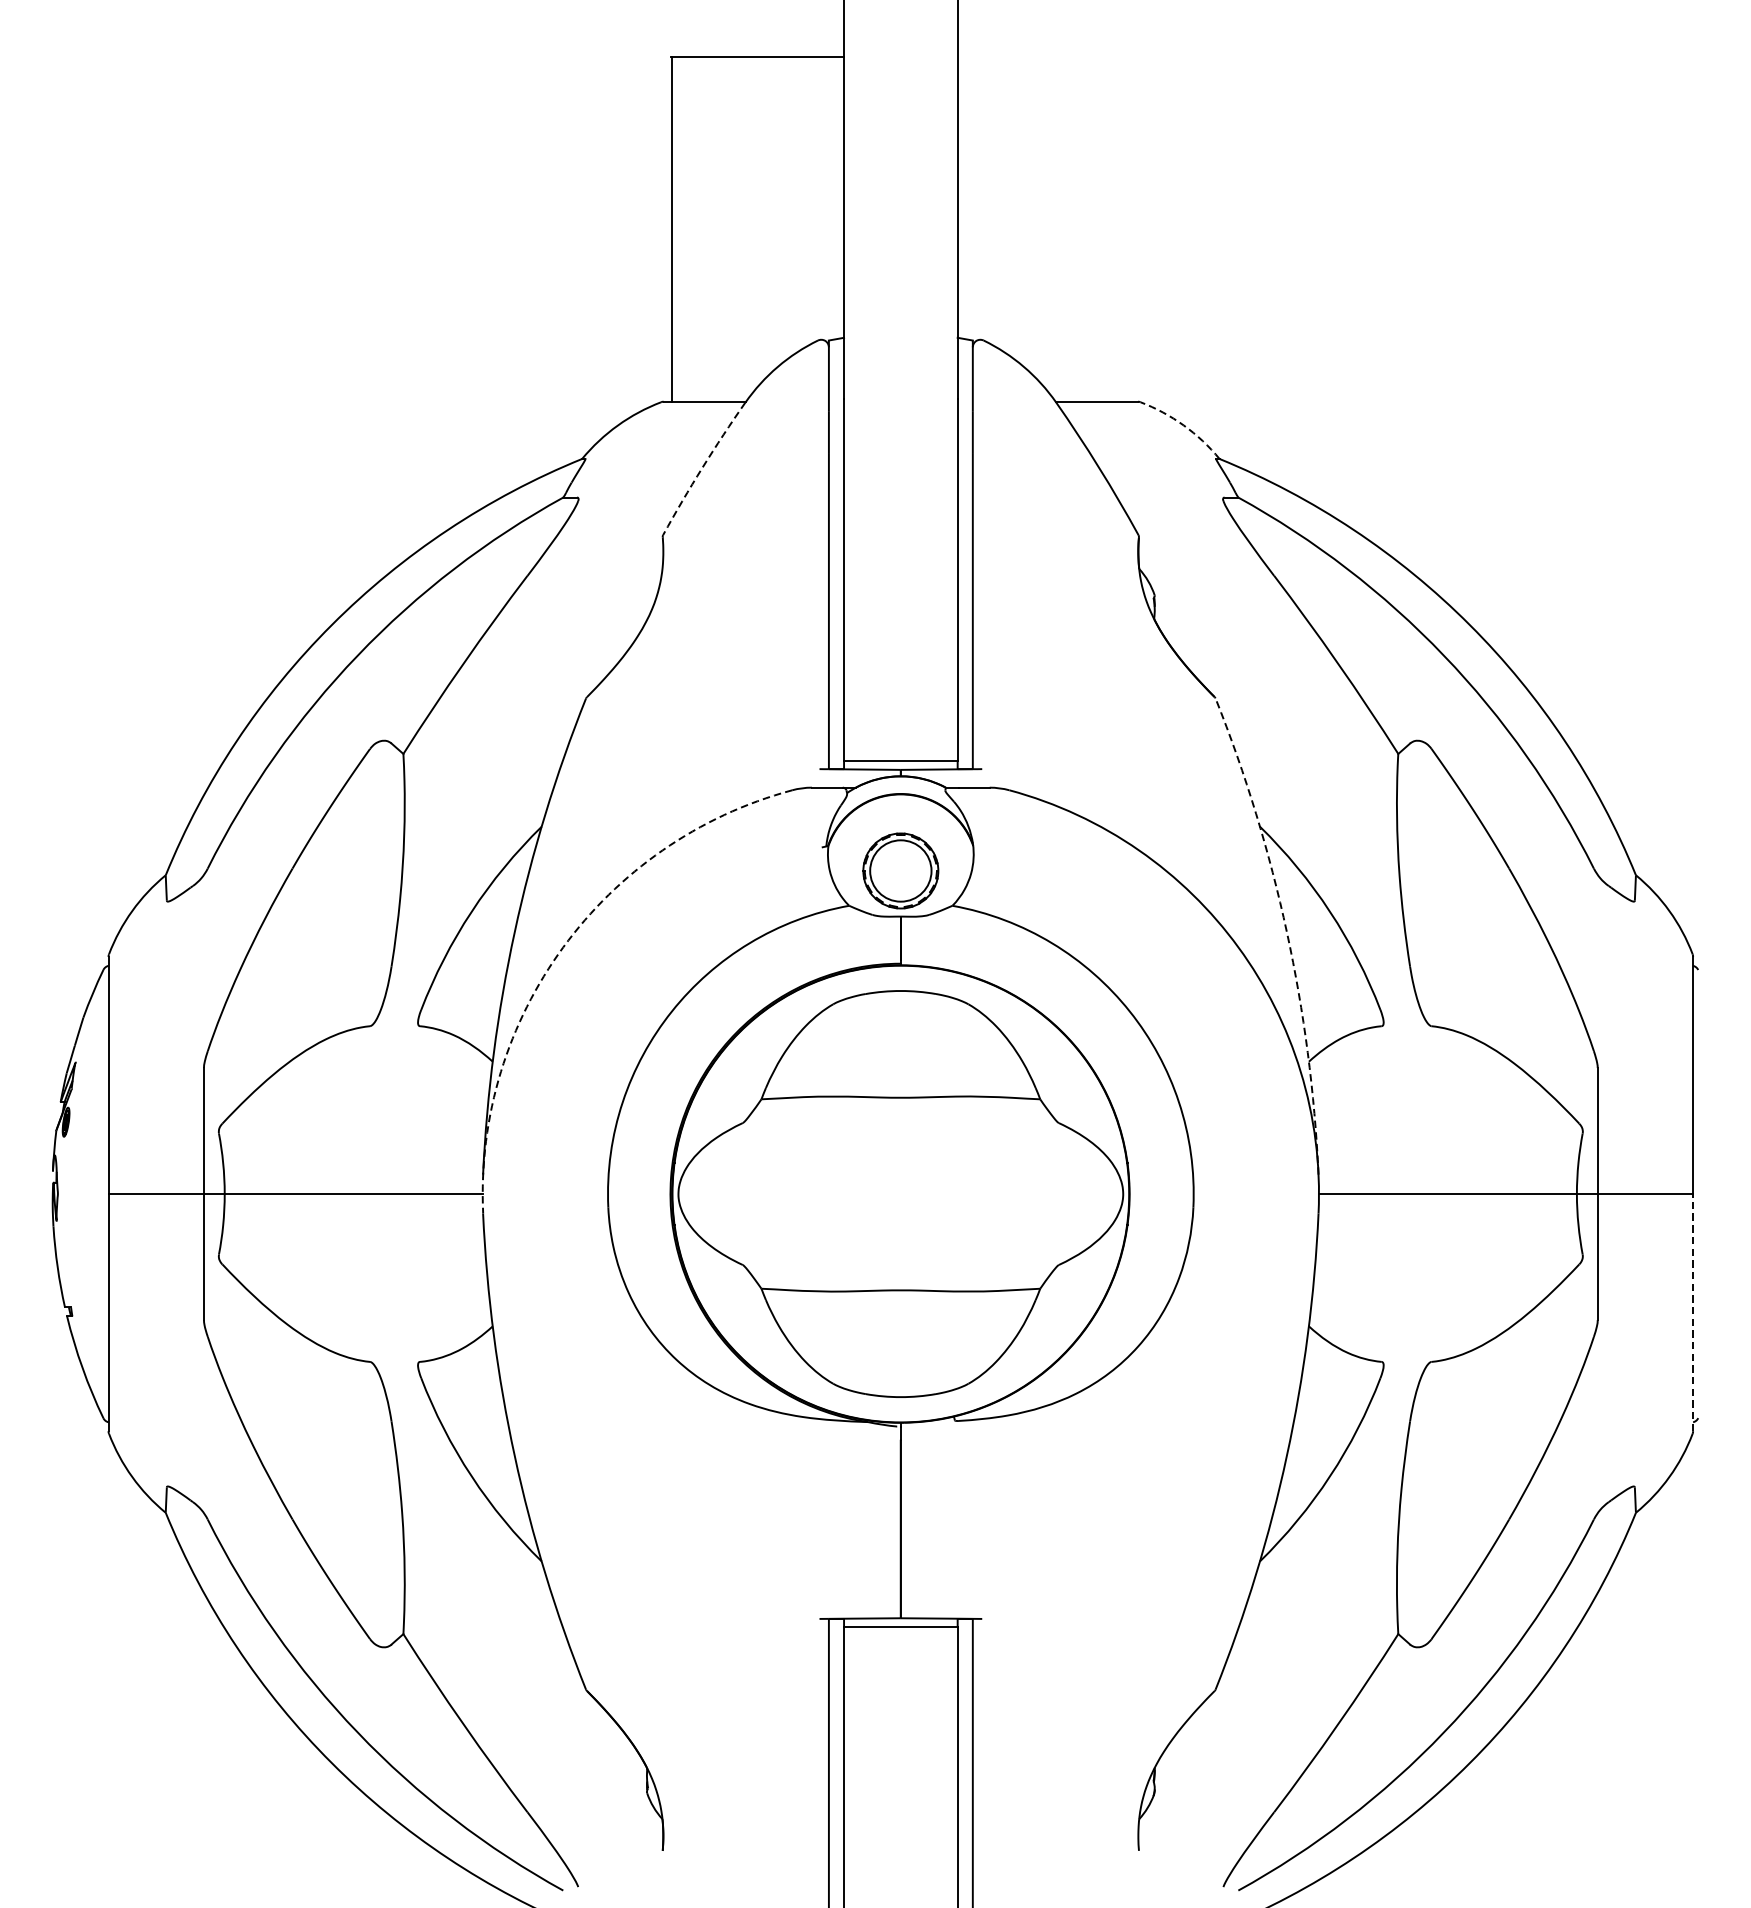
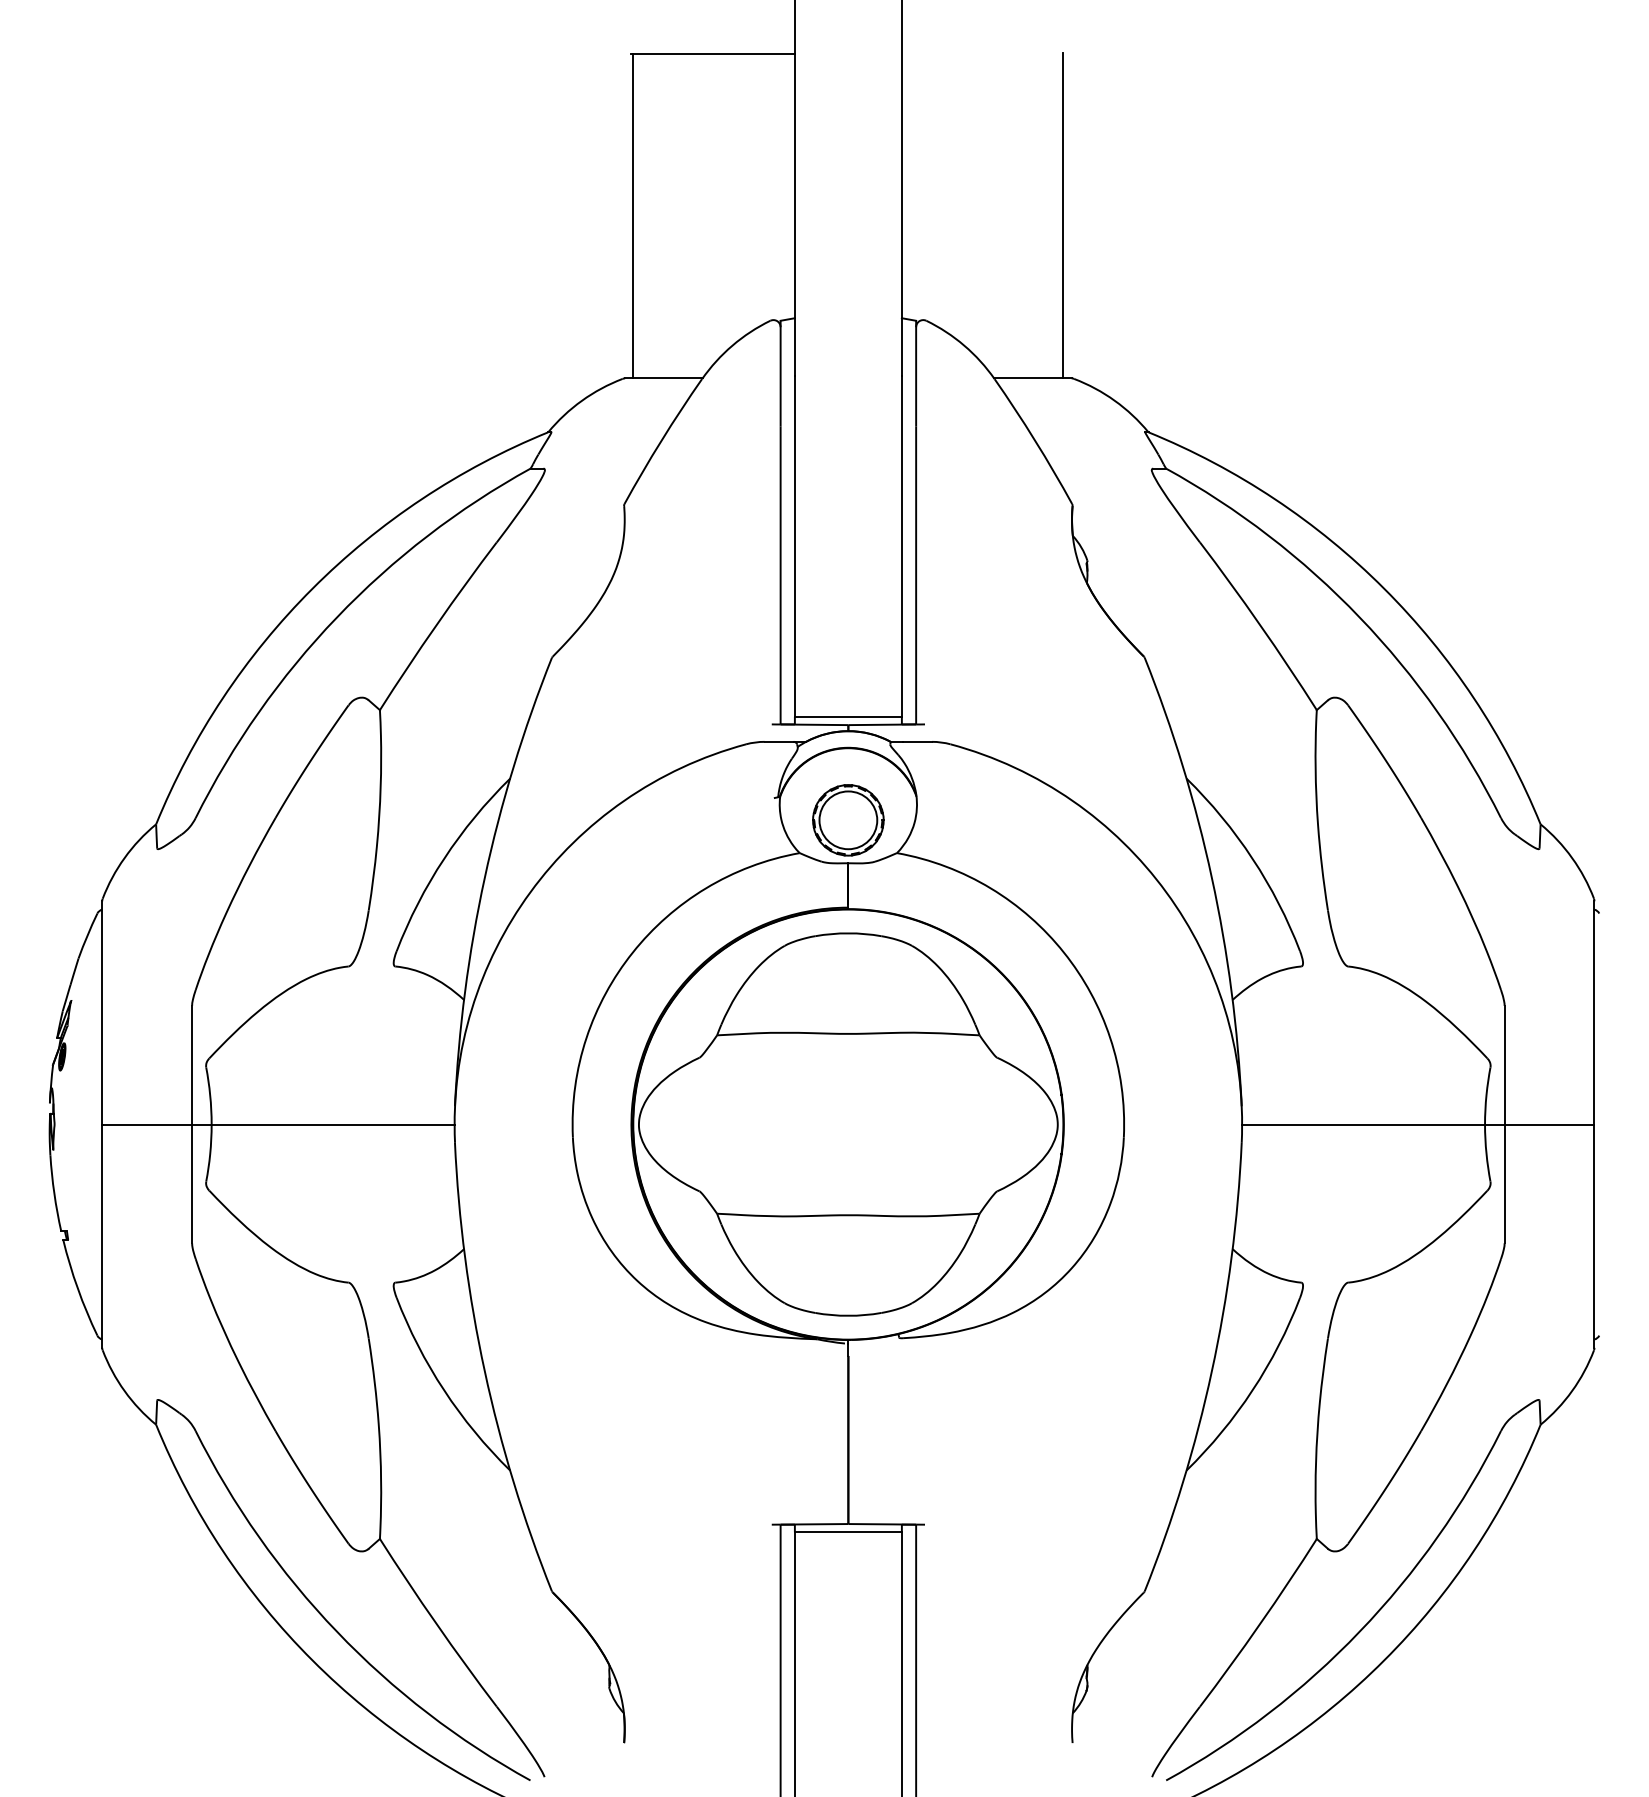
line: (1129, 228) -> (1063, 215), added
arc: (1183, 425) -> (1114, 400), dashed -> solid
arc: (702, 467) -> (661, 440), dashed -> solid
arc: (1286, 932) -> (1211, 878), dashed -> solid
arc: (563, 947) -> (530, 892), dashed -> solid
line: (1693, 1312) -> (1594, 1236), dashed -> solid

